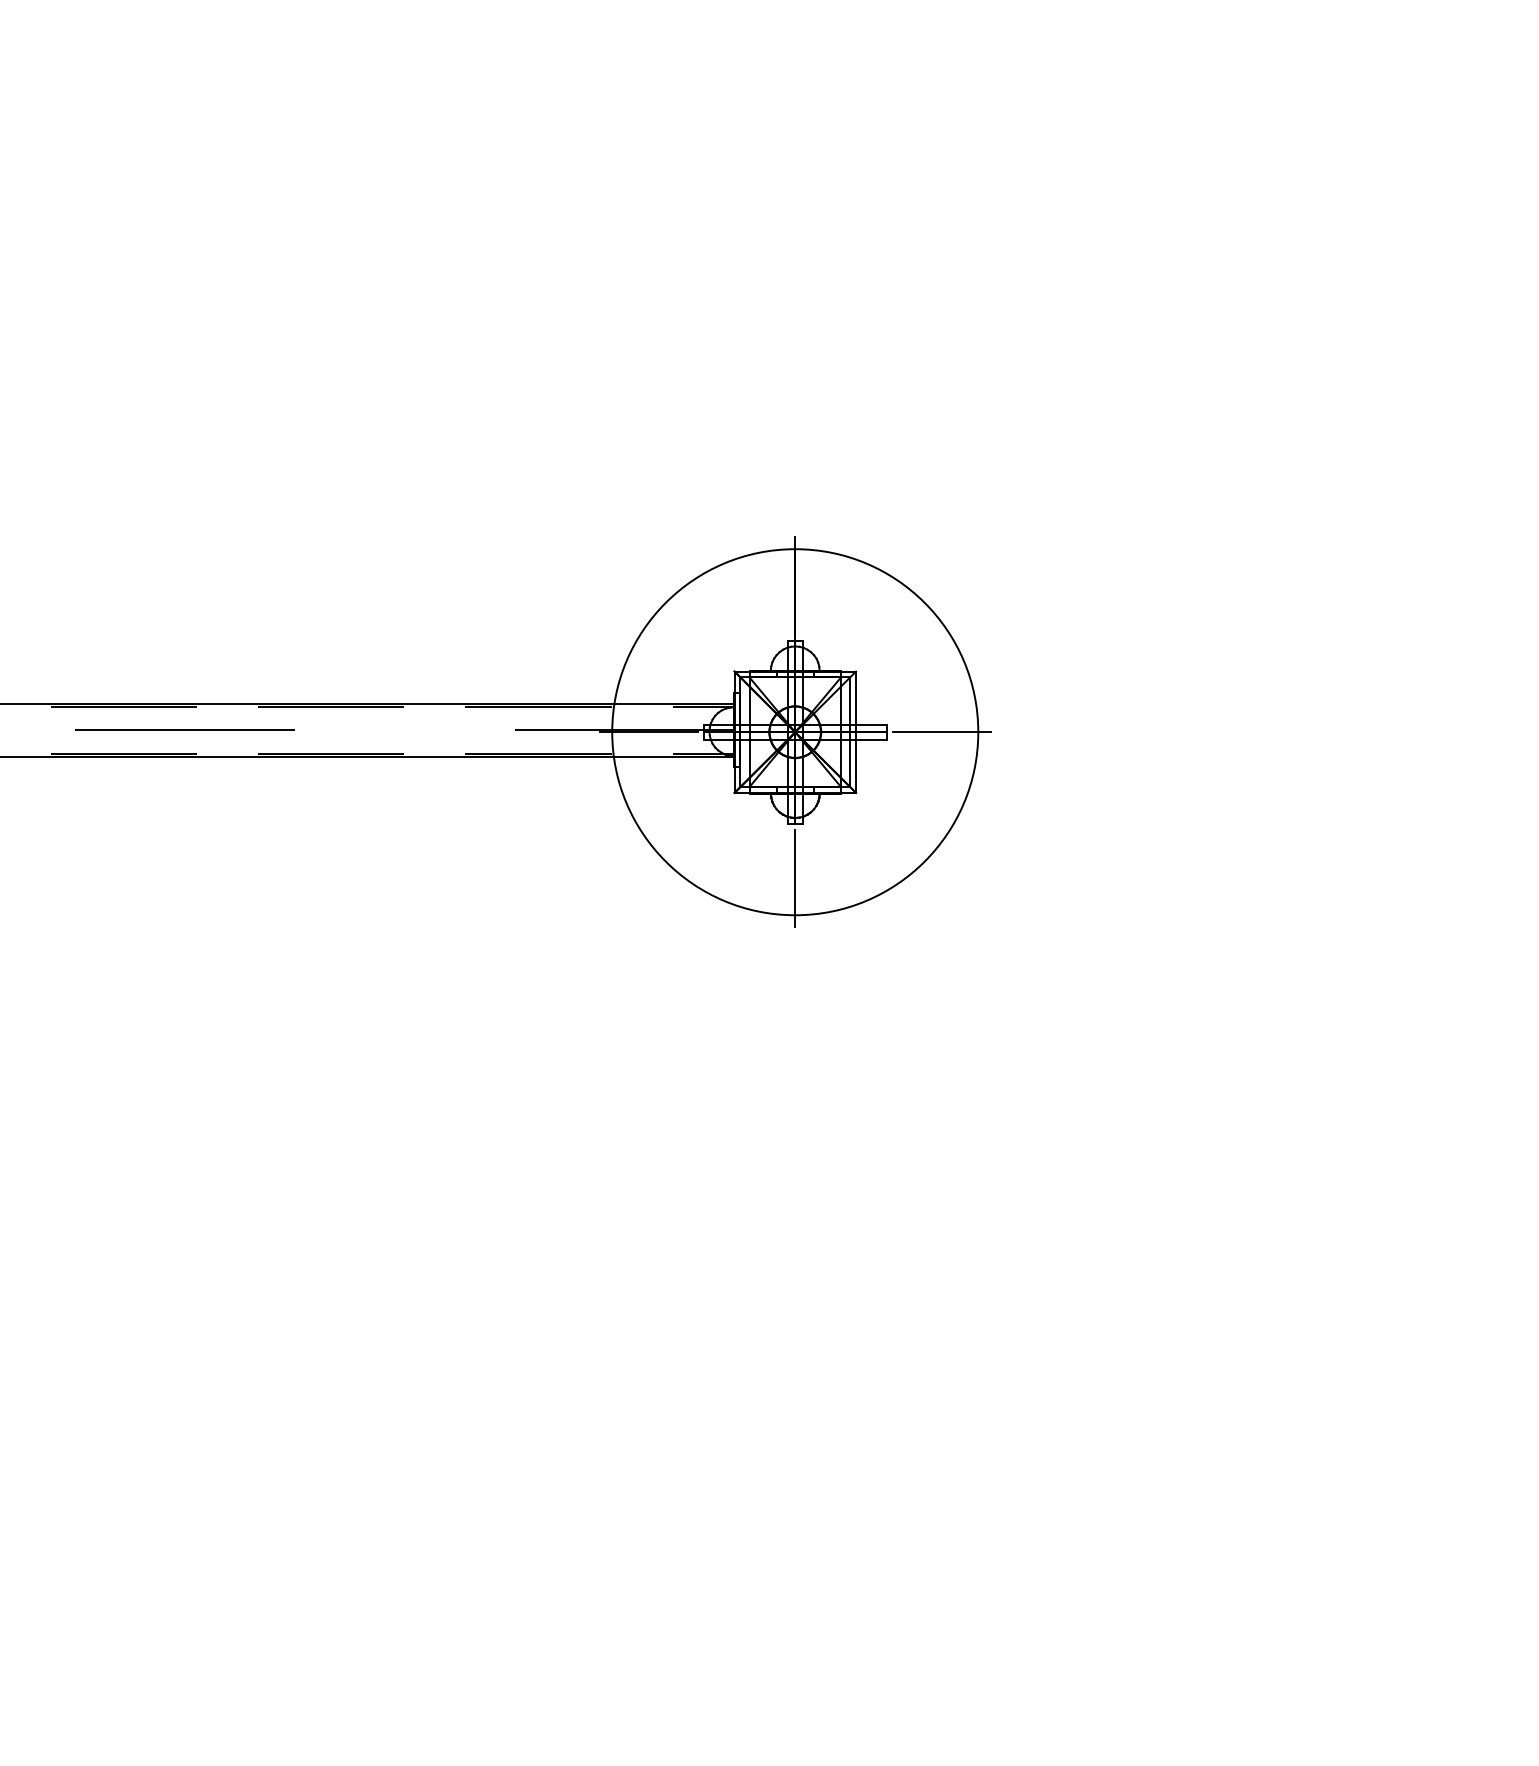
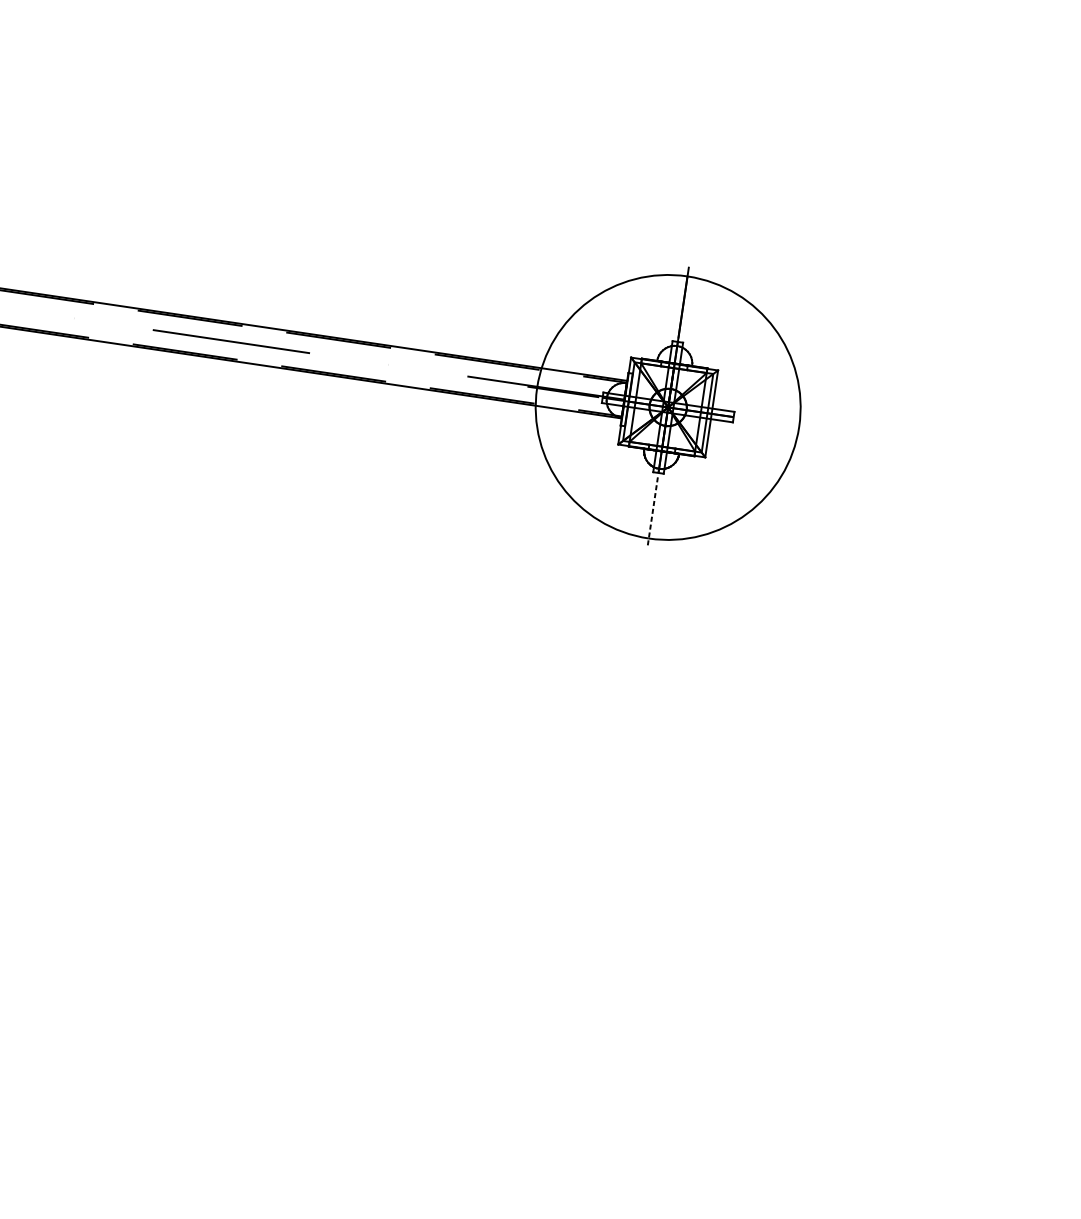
line: (941, 732) -> (772, 423), removed
line: (795, 878) -> (652, 512), solid -> dashed

